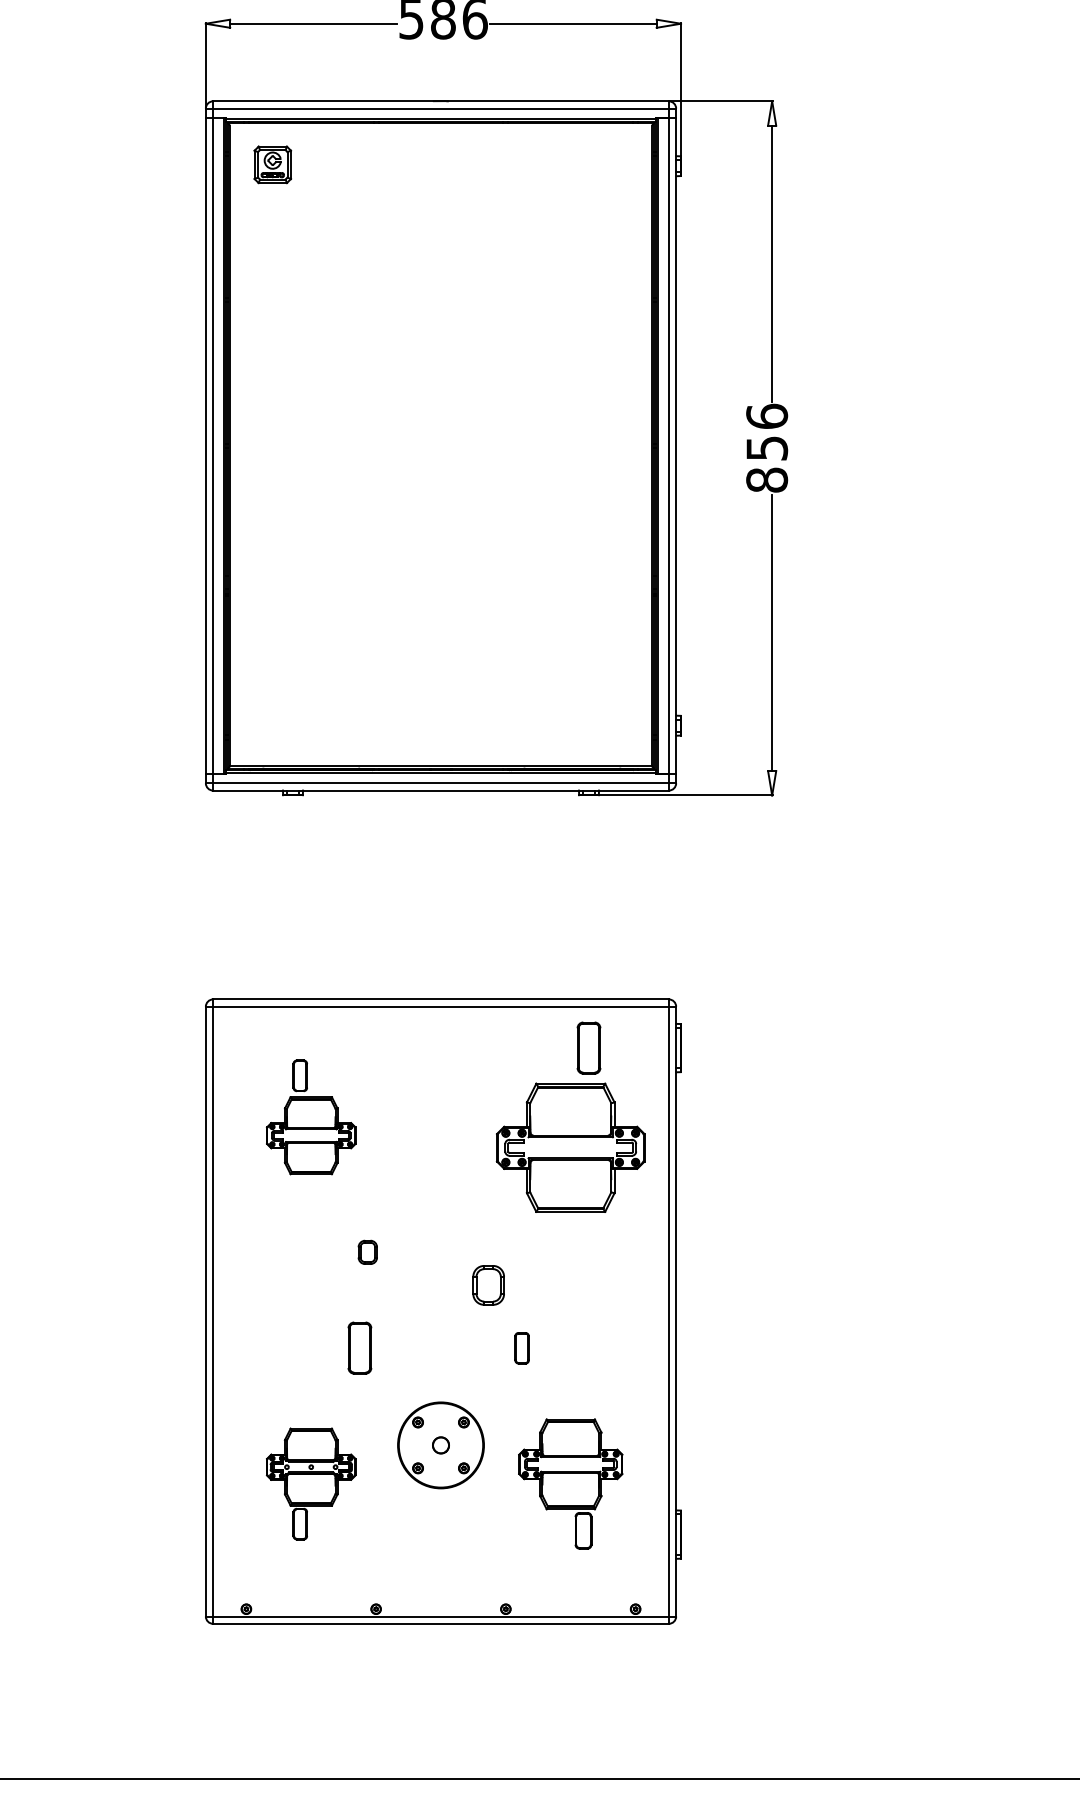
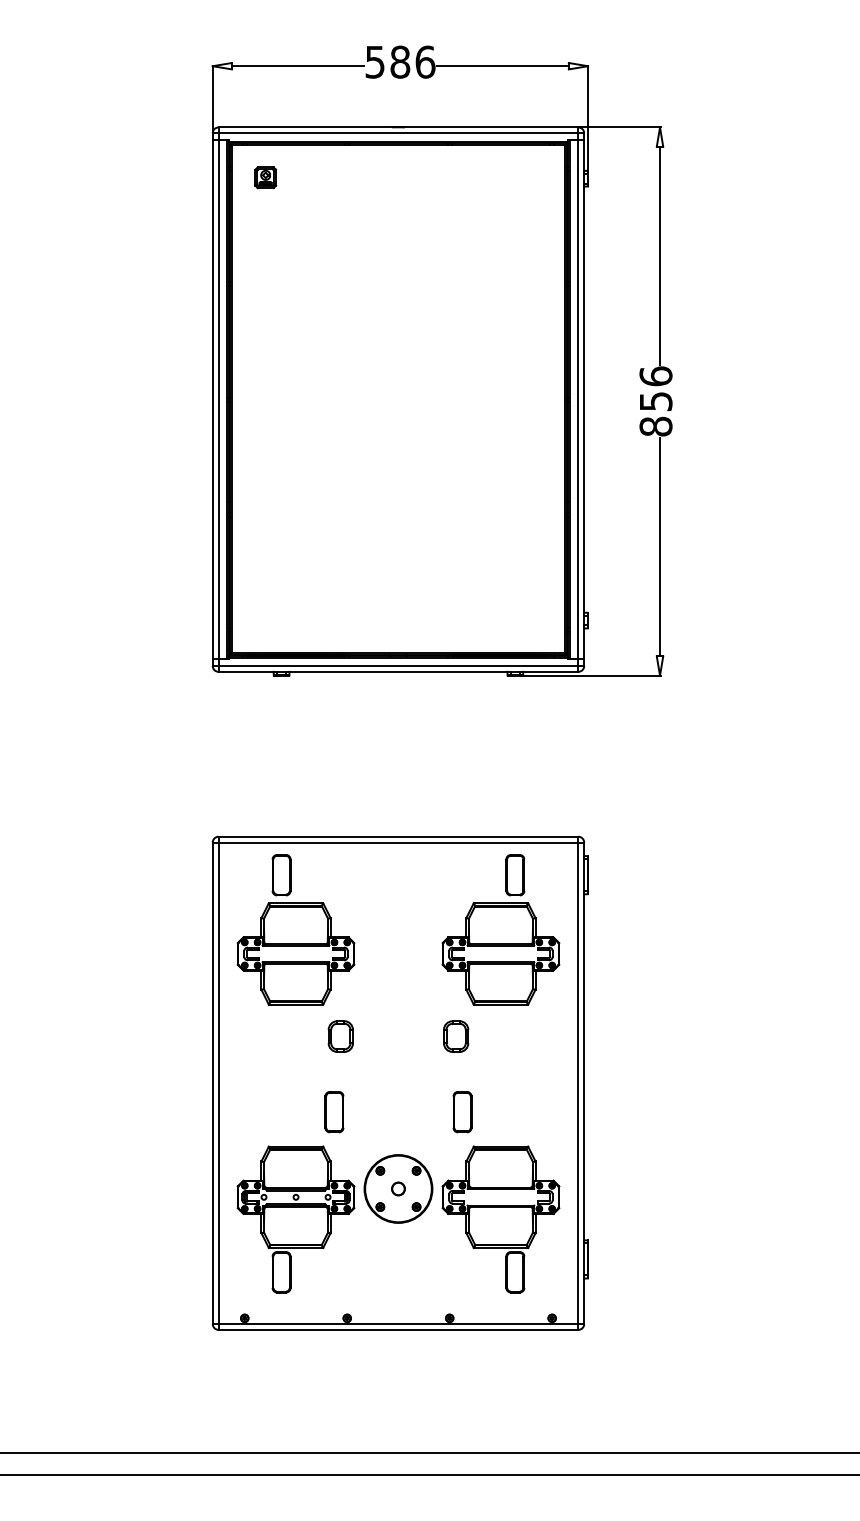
part: (272, 164) -> (265, 177), size x0.71
part: (310, 1116) -> (295, 929), size x1.67
part: (367, 1252) -> (340, 1036), size x1.67
part: (489, 1285) -> (456, 1036), moved
part: (522, 1348) -> (462, 1112), size x1.67
part: (310, 1484) -> (295, 1219), size x1.67
part: (570, 1484) -> (500, 1219), size x1.43

